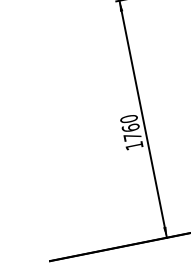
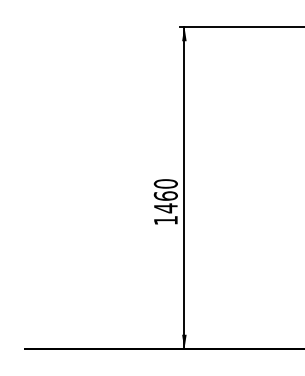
text: (132, 137) -> (165, 208), 1760 -> 1460

